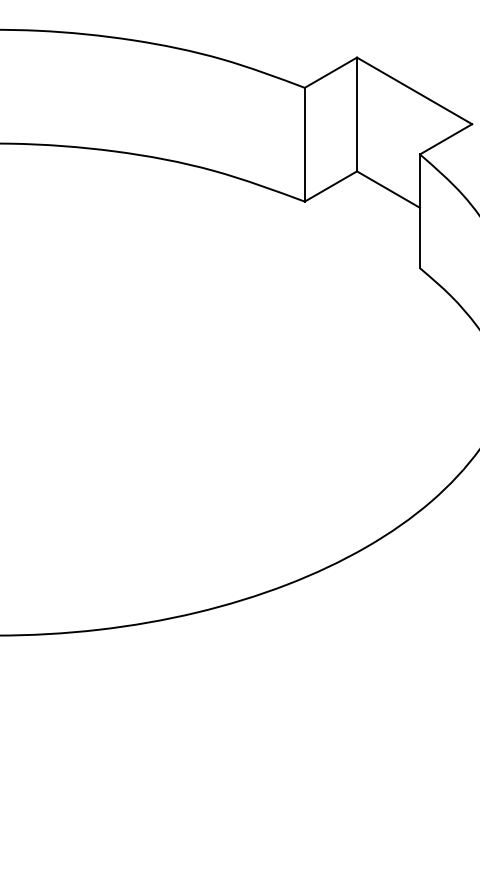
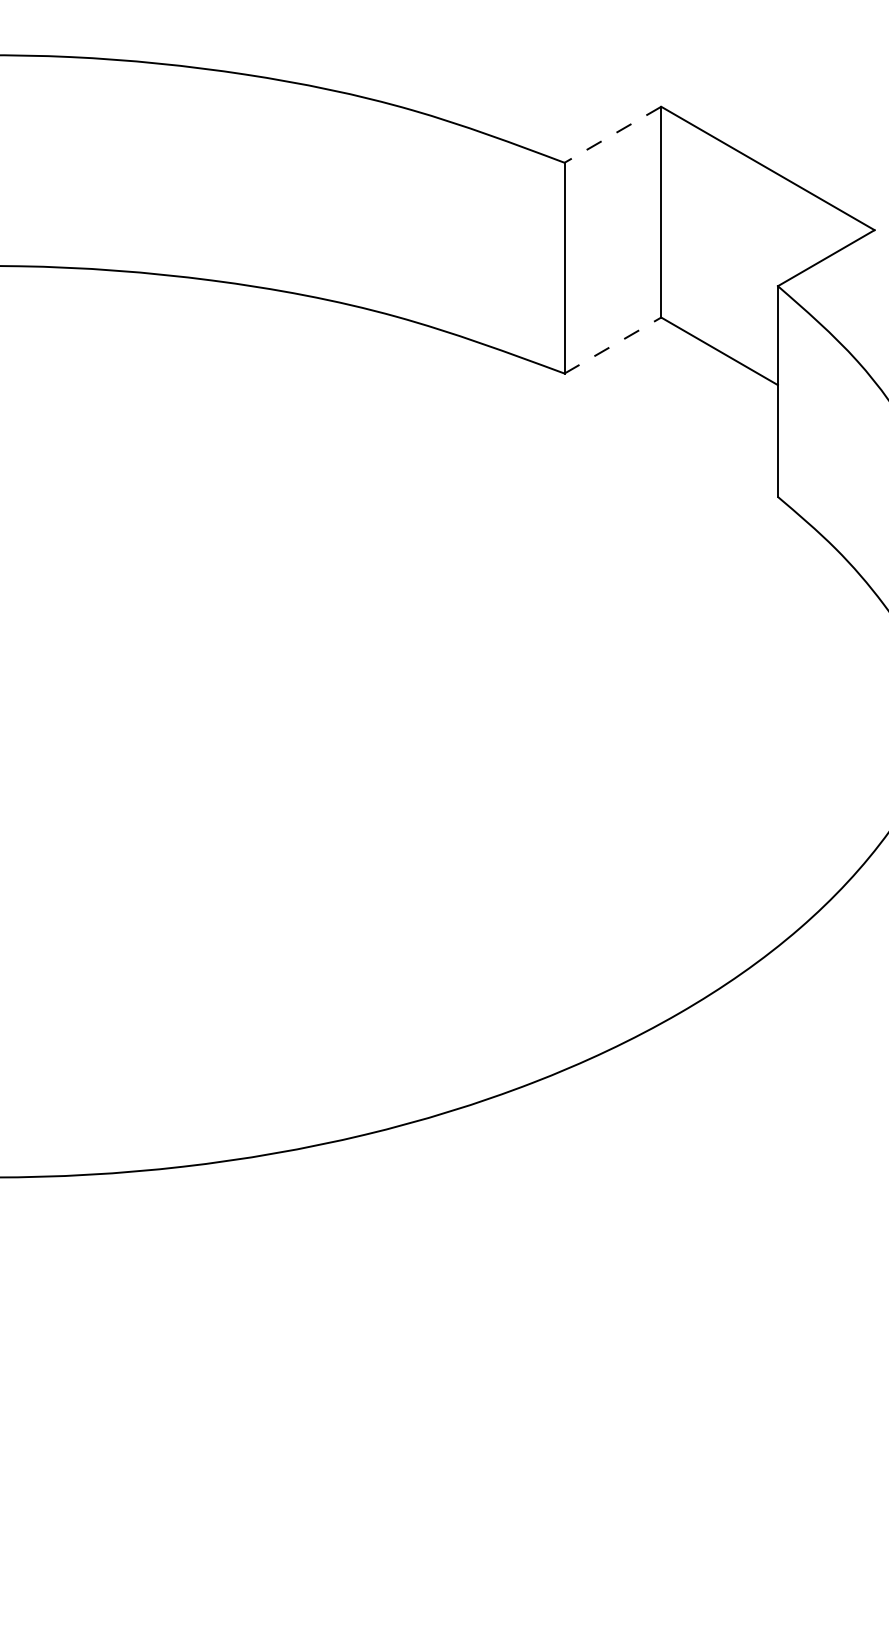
line: (330, 72) -> (612, 134), solid -> dashed
line: (331, 186) -> (614, 345), solid -> dashed

